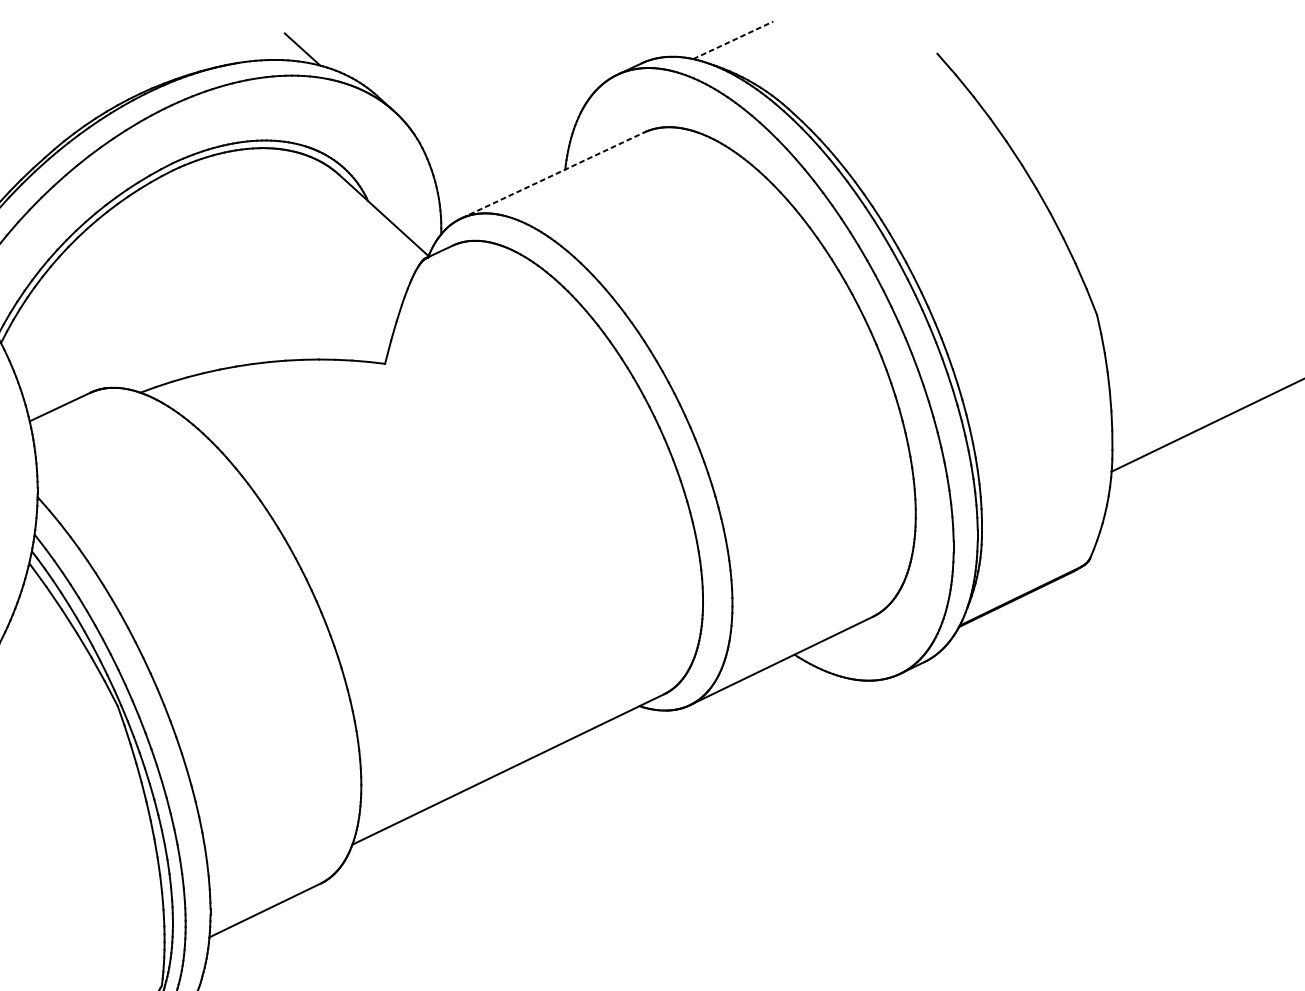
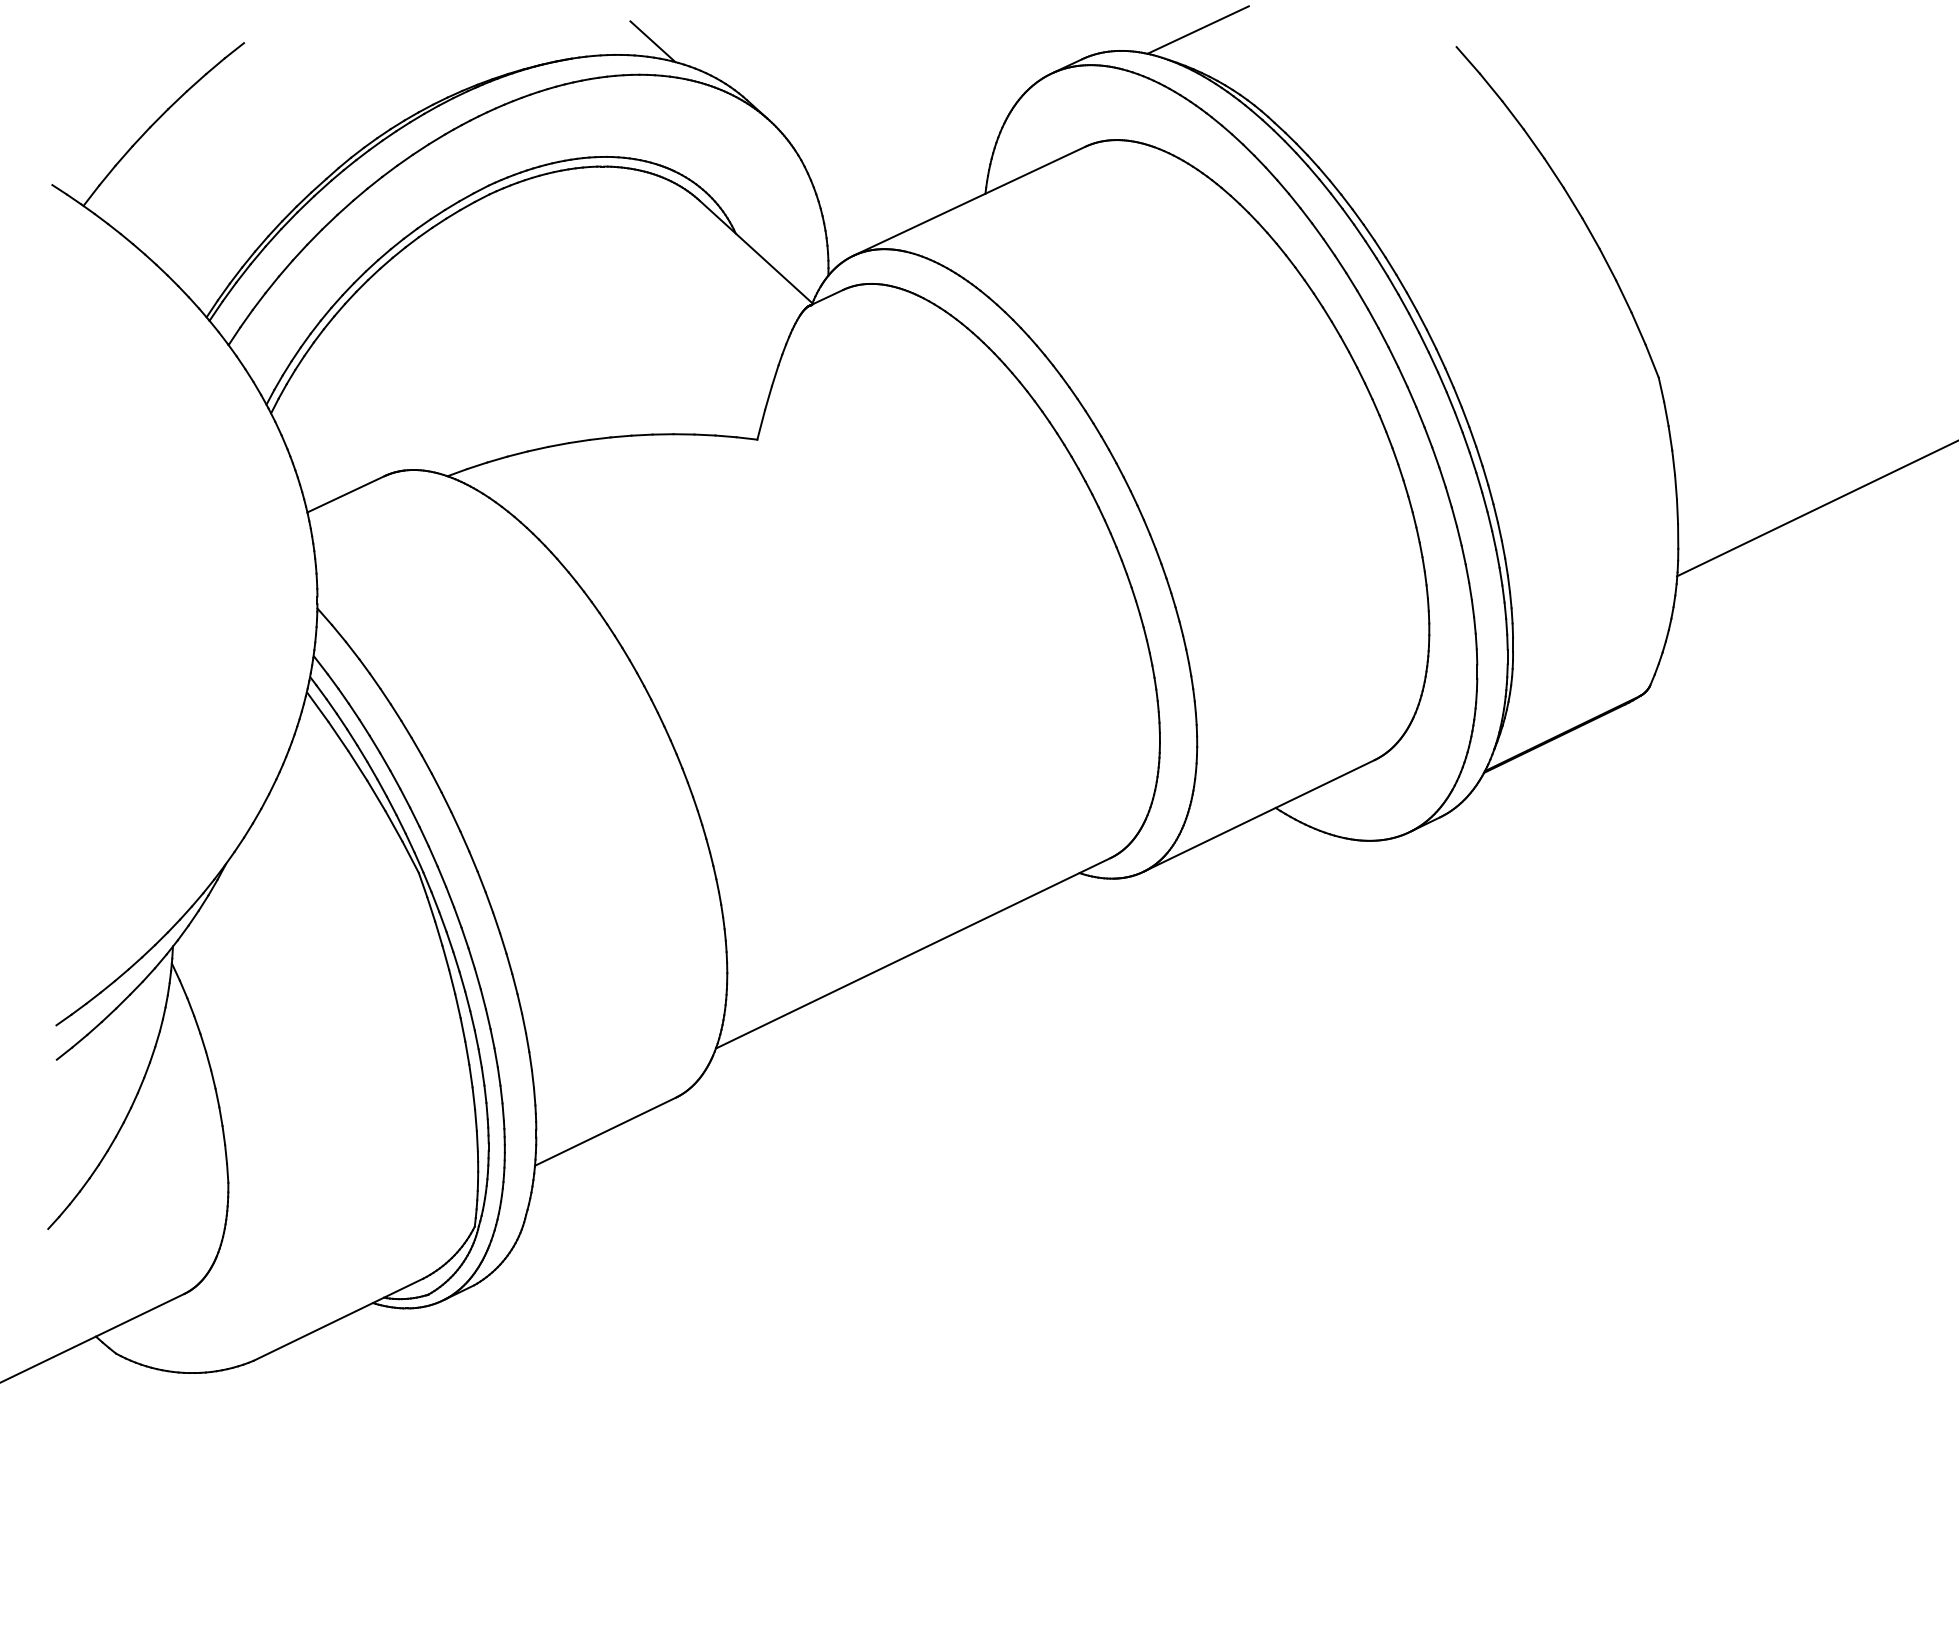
line: (733, 40) -> (1198, 30), dashed -> solid
line: (552, 175) -> (969, 201), dashed -> solid

